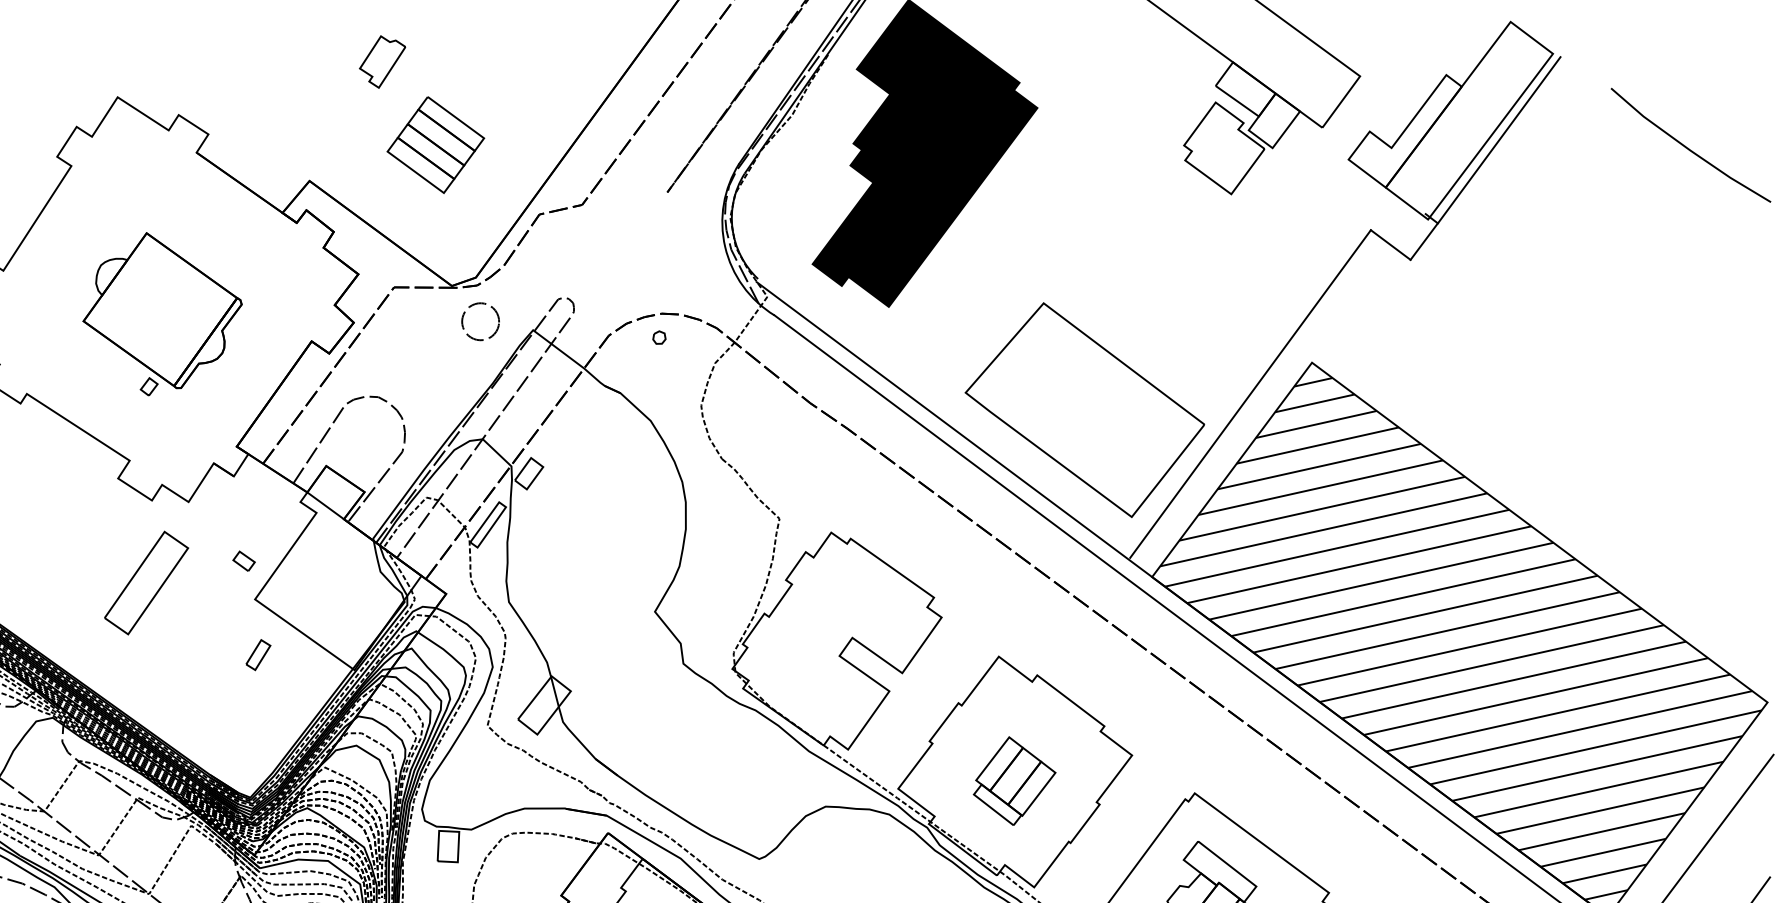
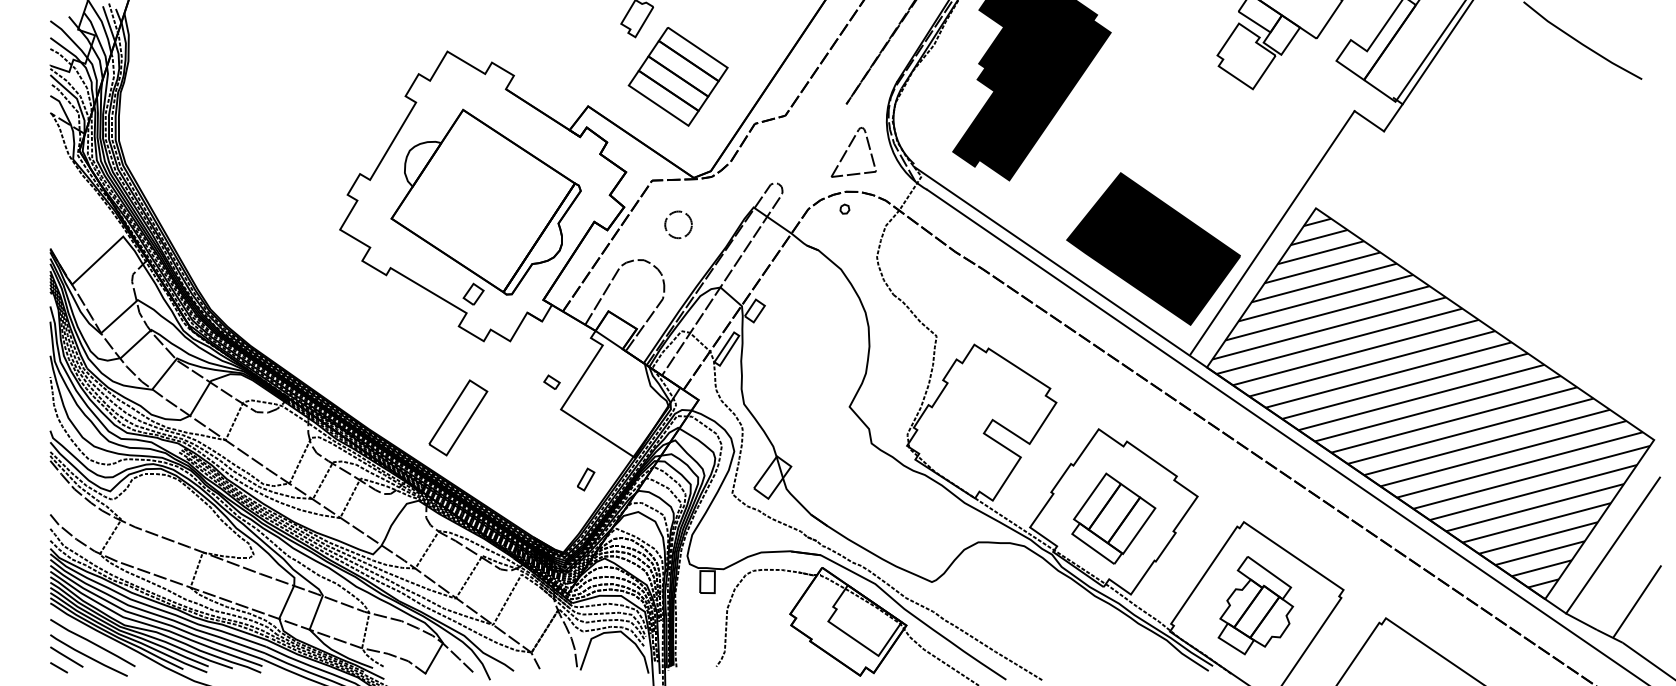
part: (434, 144) -> (677, 76), size x1.43
part: (666, 257) -> (847, 151), added
part: (472, 307) -> (672, 214), moved
part: (161, 313) -> (485, 206), size x1.67
fill: (1084, 409) -> (1153, 248), added
part: (146, 582) -> (458, 417), moved
part: (259, 655) -> (586, 479), moved
part: (1014, 781) -> (1113, 518), size x1.43

